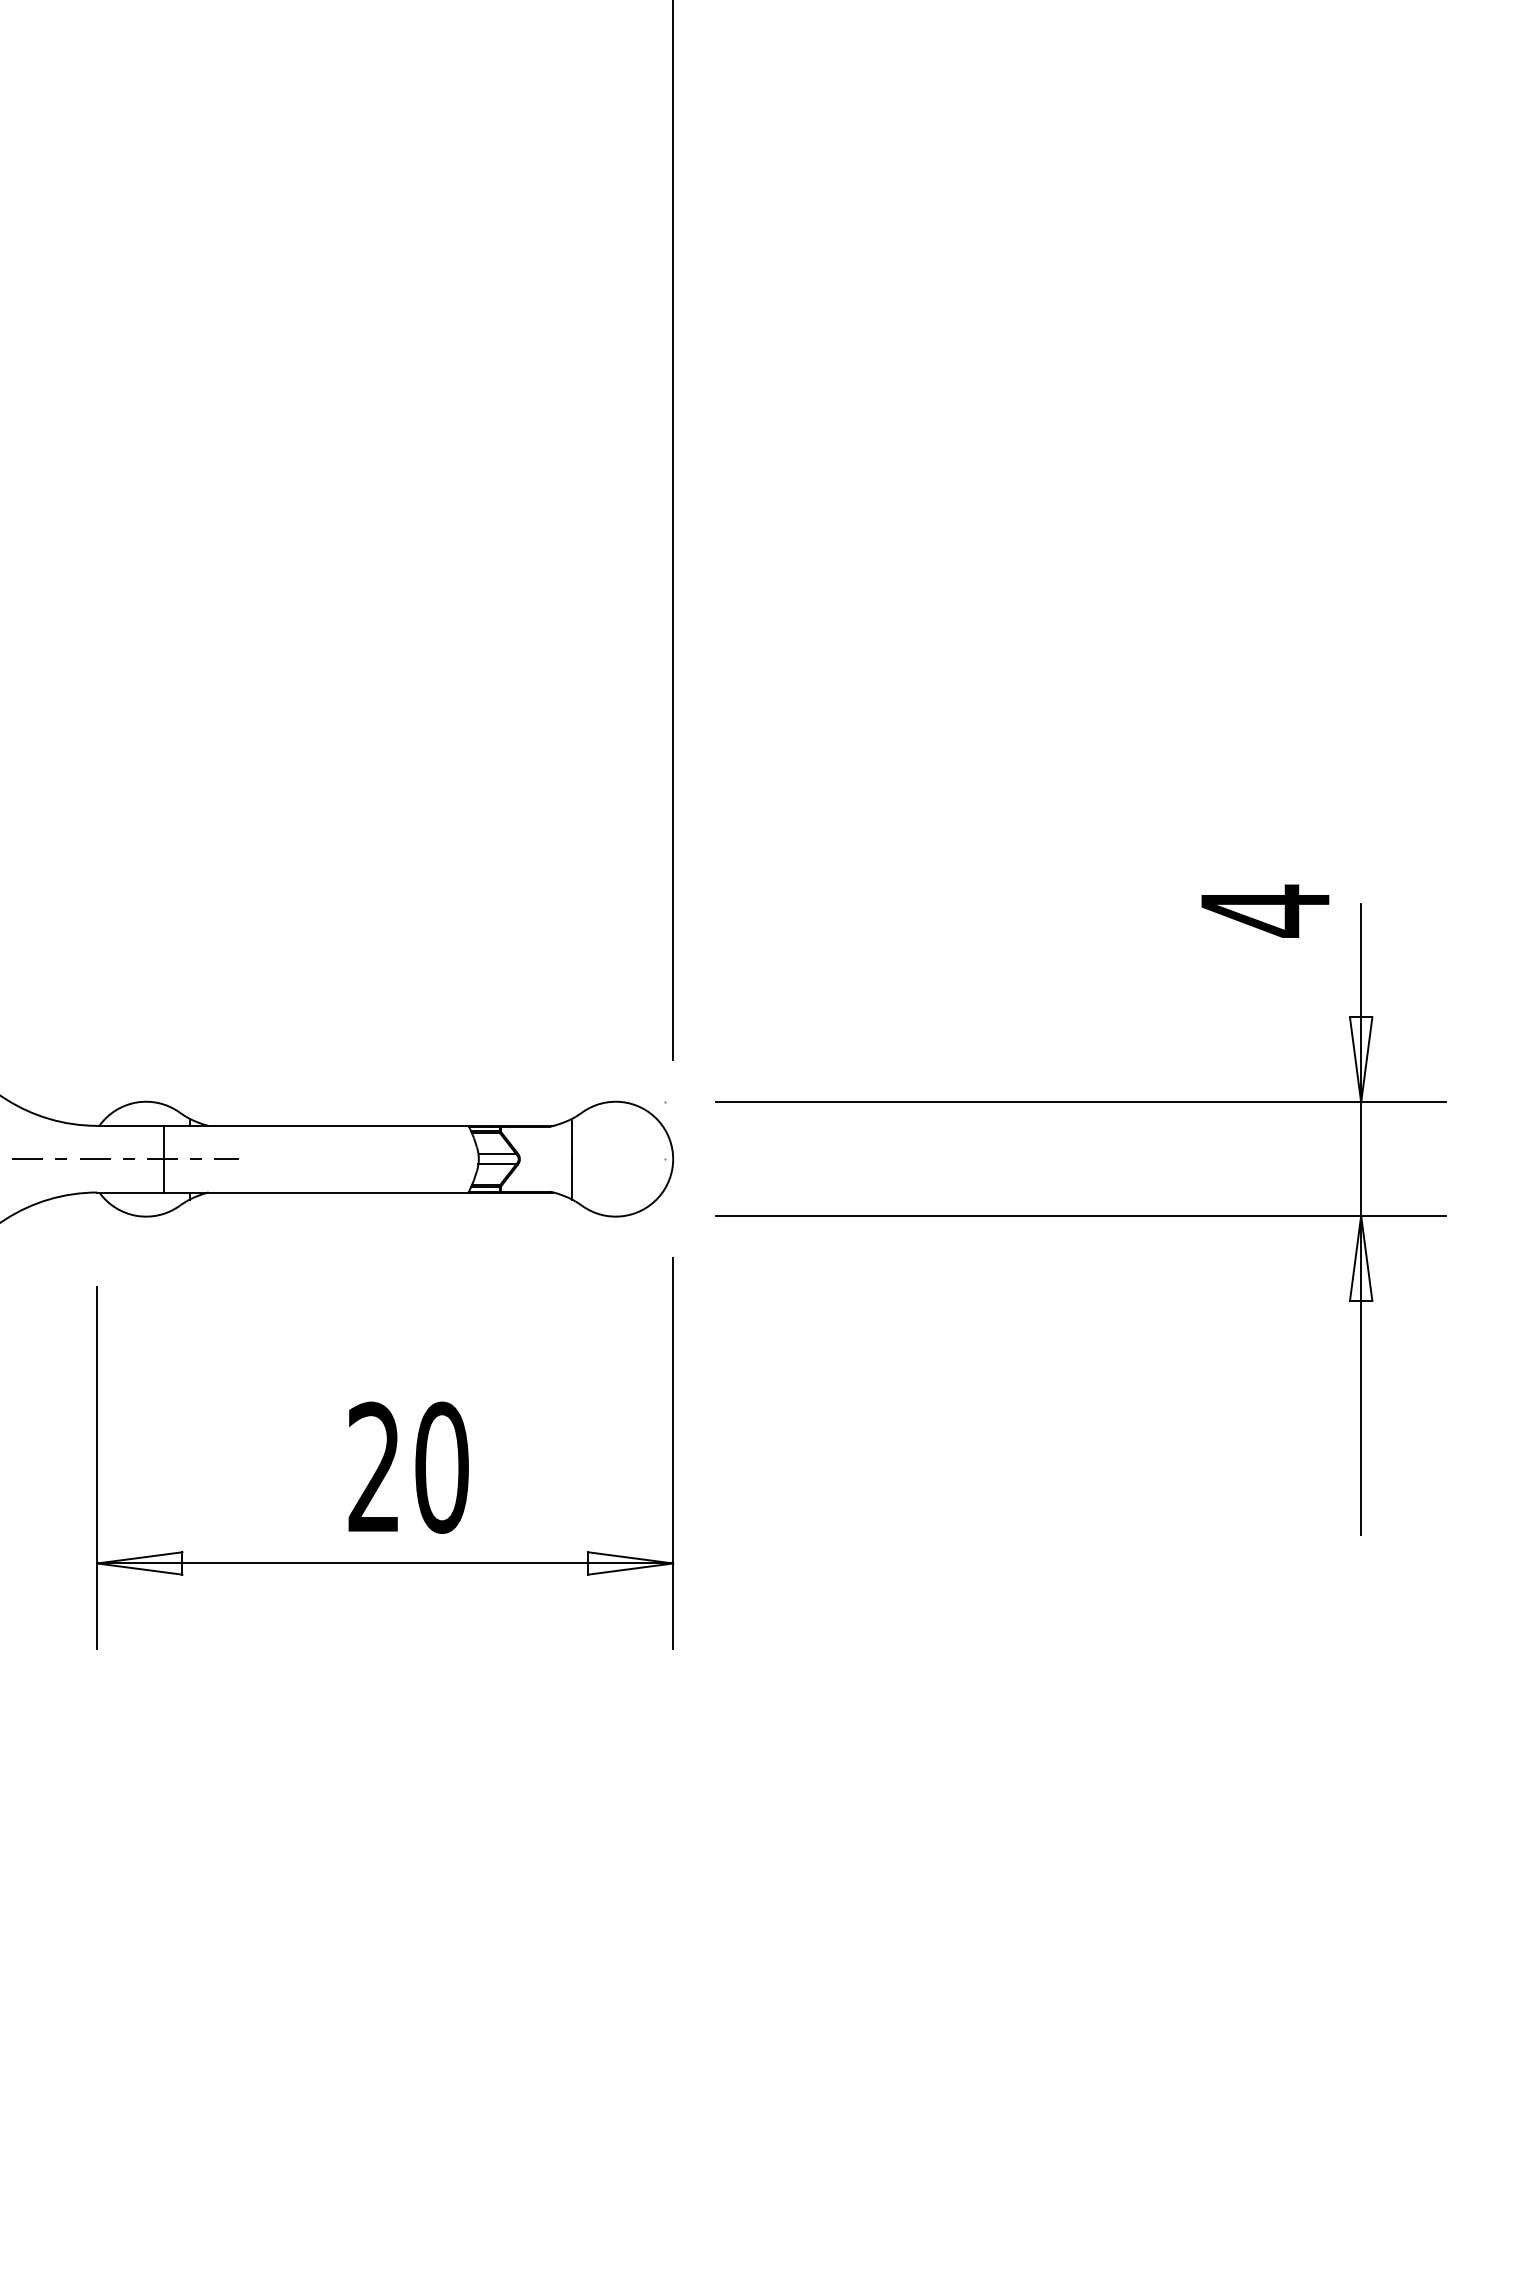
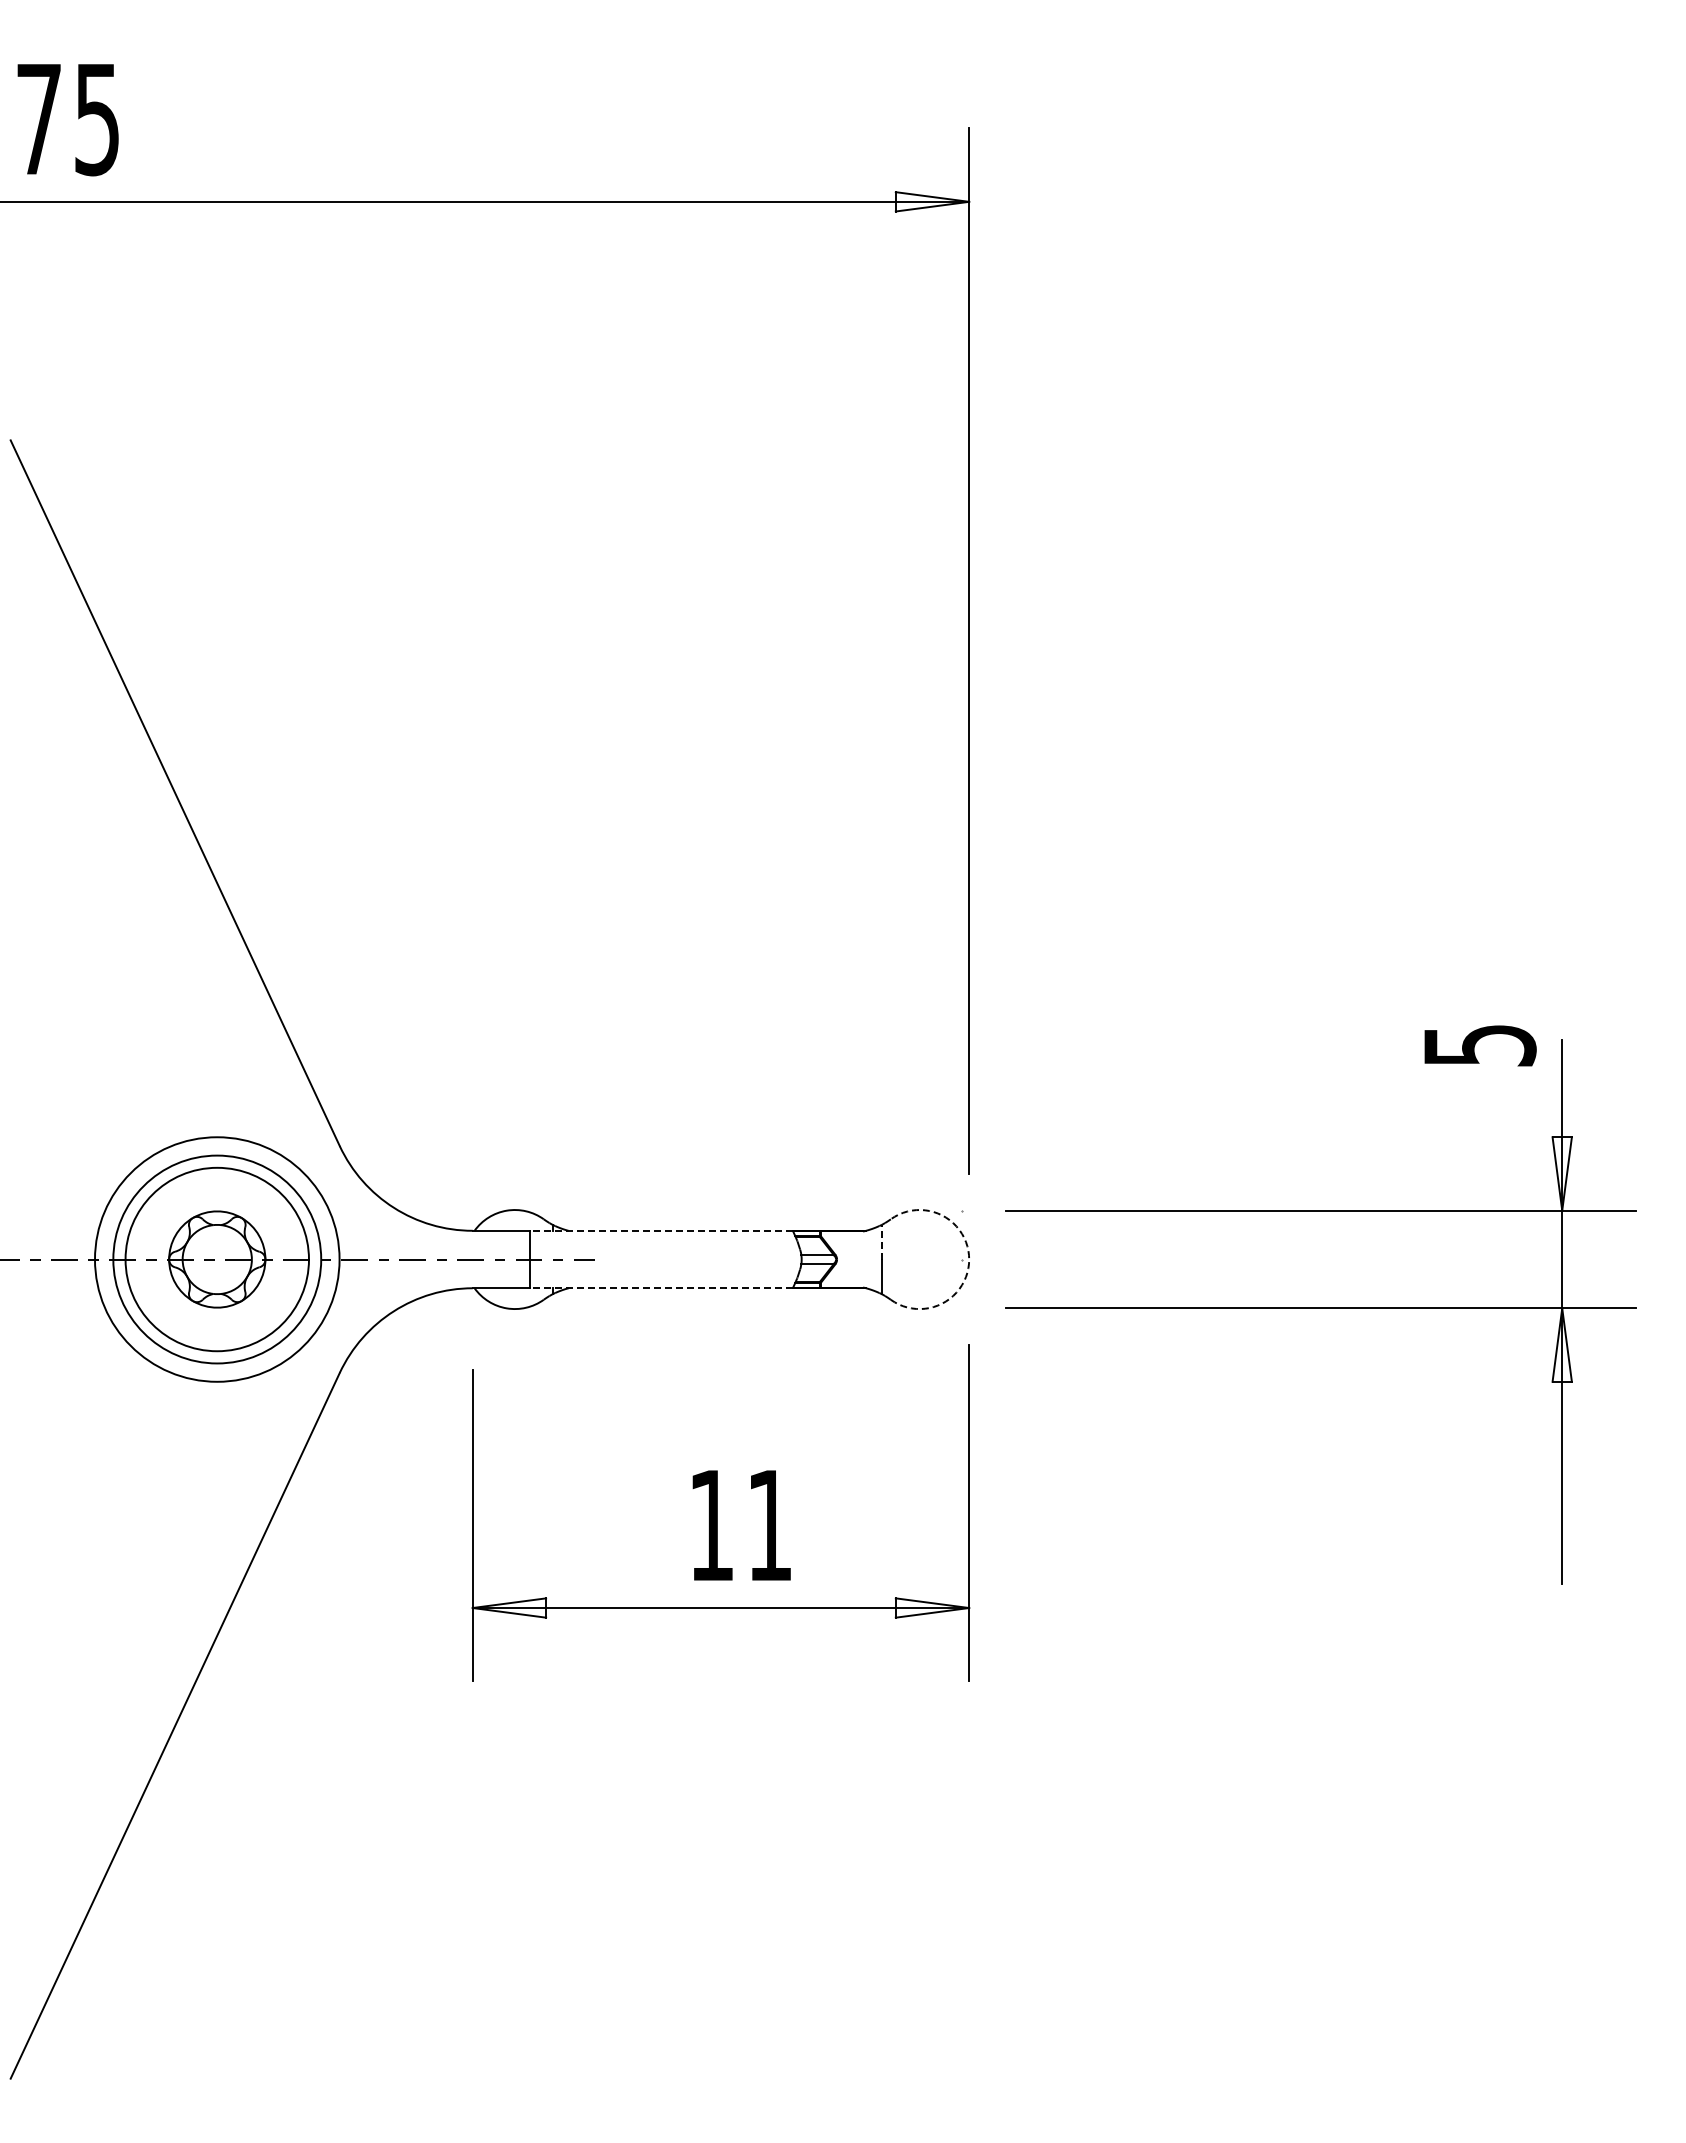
text: (1266, 910) -> (1480, 1045), 4 -> 5
line: (315, 1125) -> (660, 1230), solid -> dashed
line: (572, 1138) -> (882, 1241), solid -> dashed
arc: (673, 1159) -> (969, 1259), solid -> dashed
line: (315, 1192) -> (660, 1288), solid -> dashed
text: (409, 1467) -> (741, 1525), 20 -> 11

